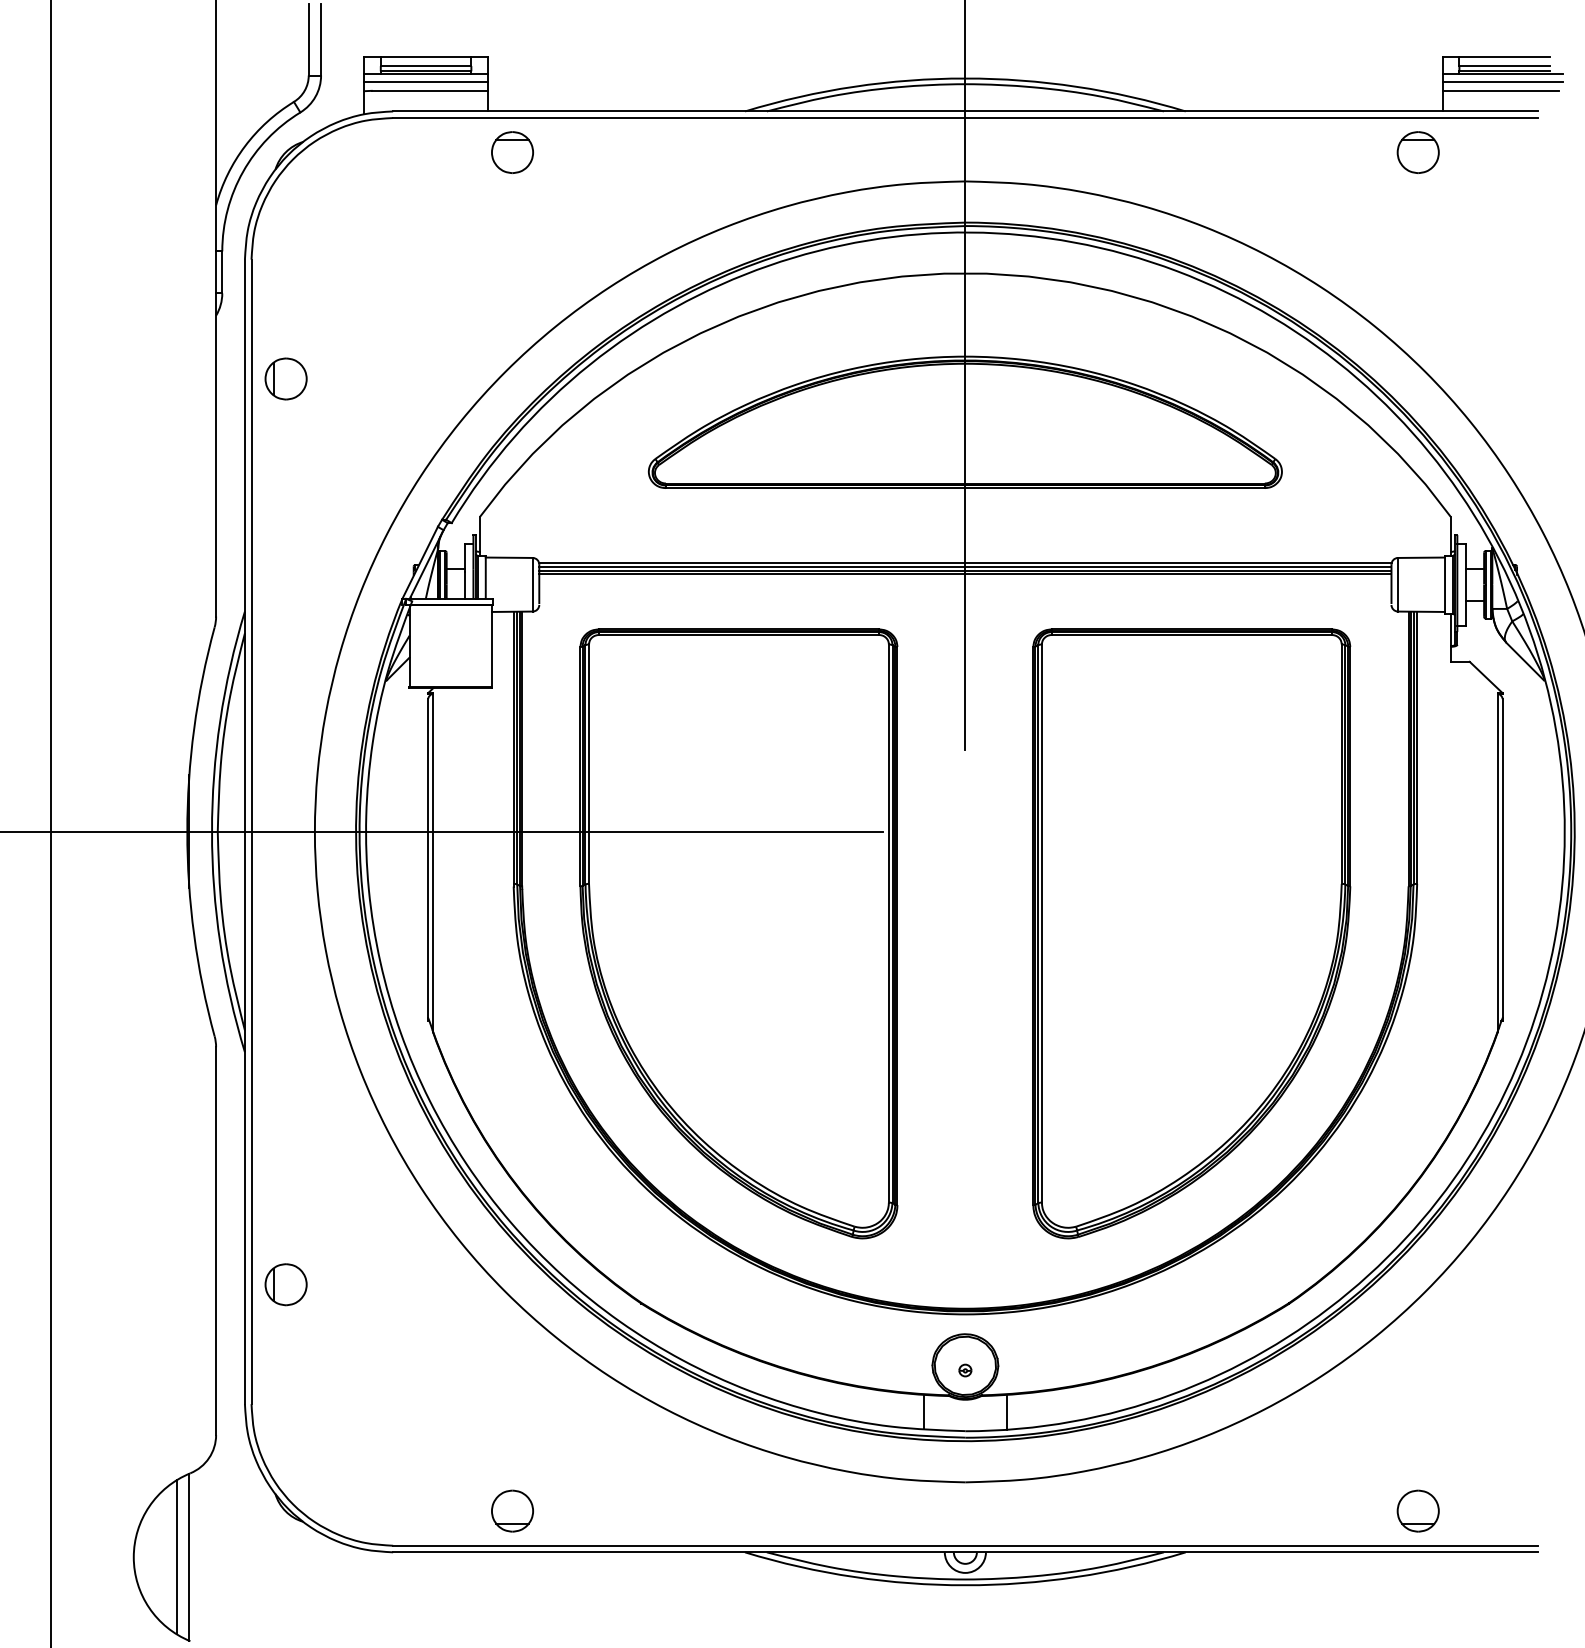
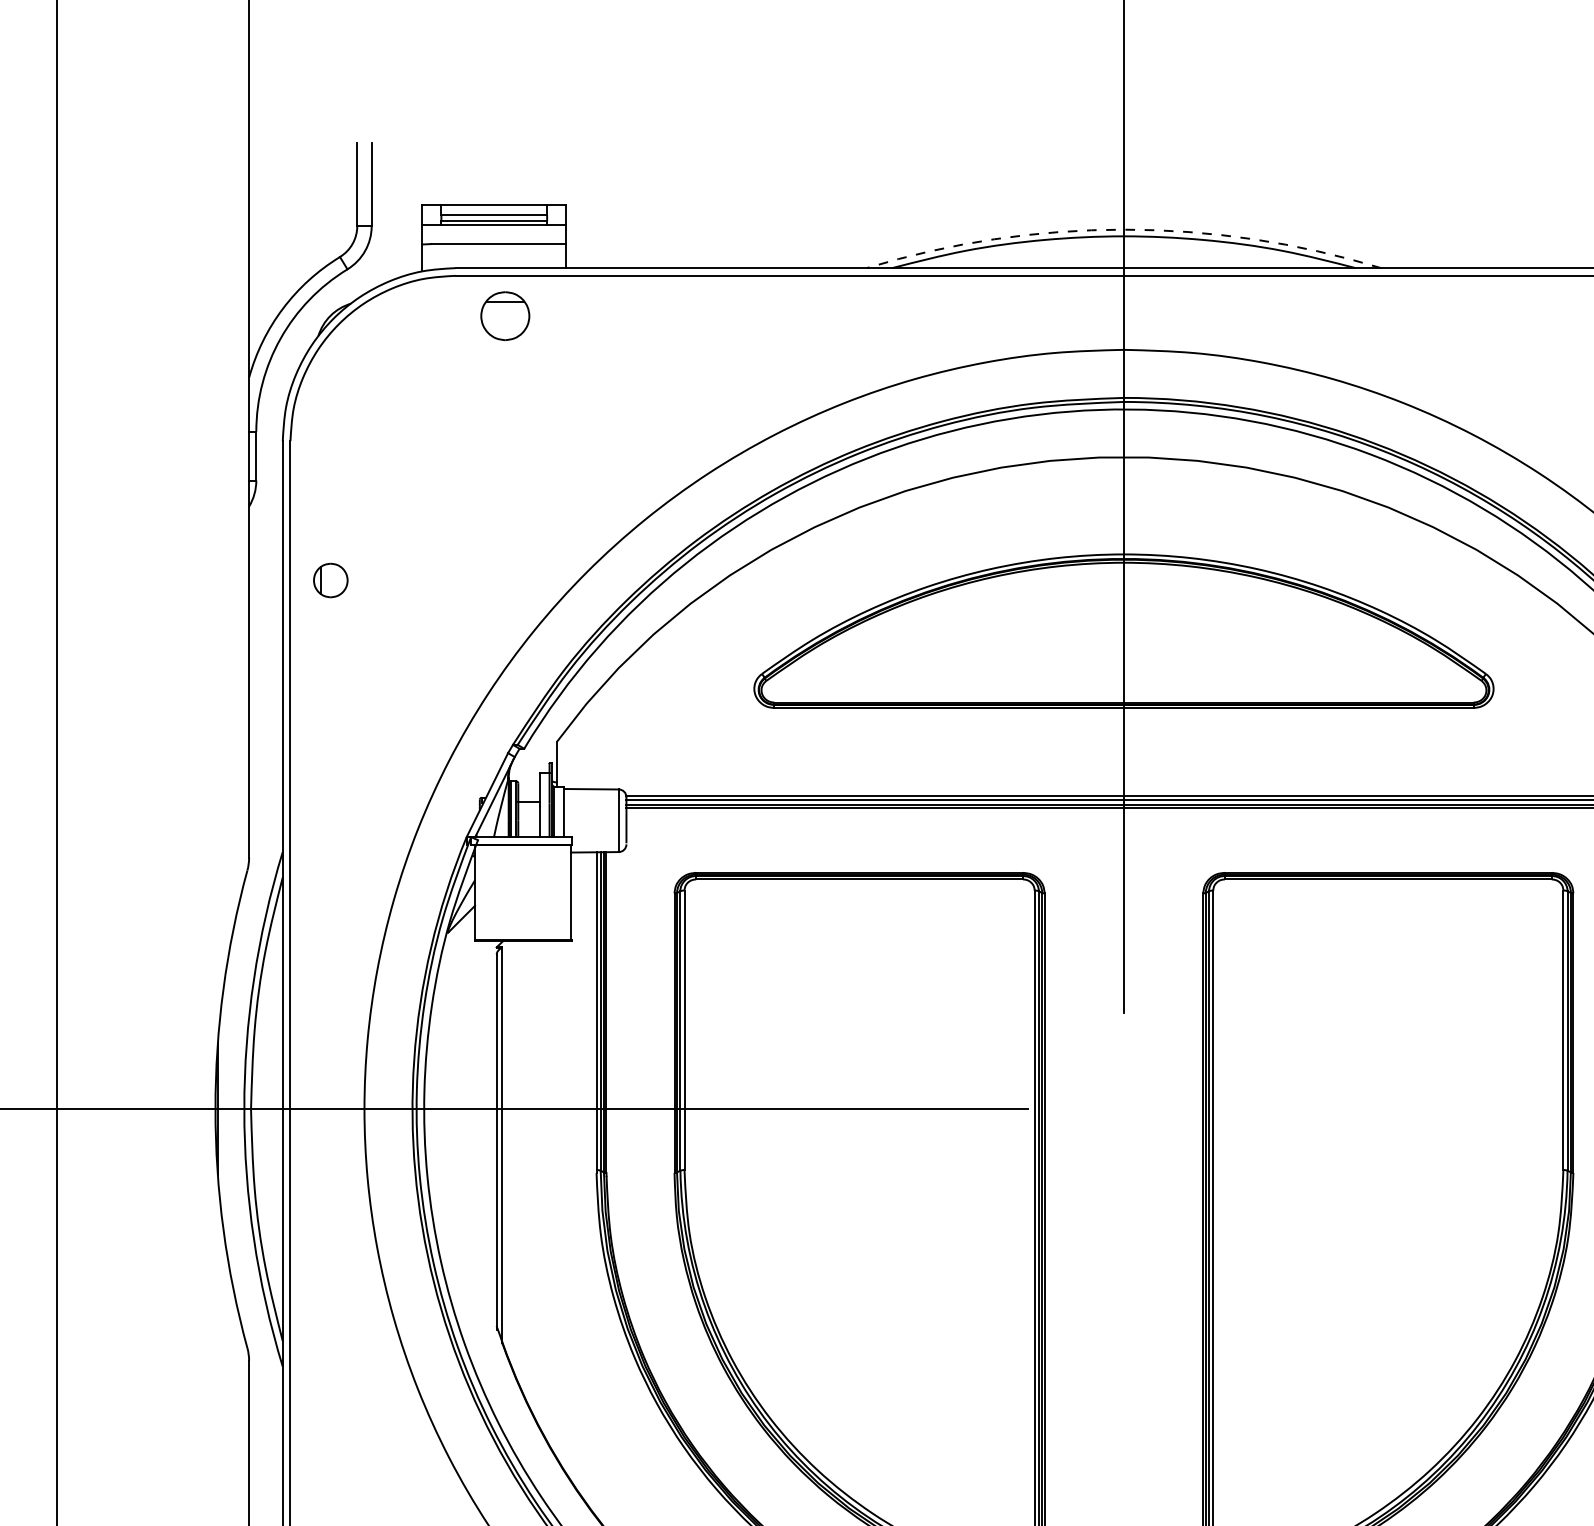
arc: (965, 78) -> (1124, 229), solid -> dashed
line: (425, 81) -> (493, 233), removed
part: (512, 152) -> (505, 316), moved
part: (285, 378) -> (330, 579), size x0.7

